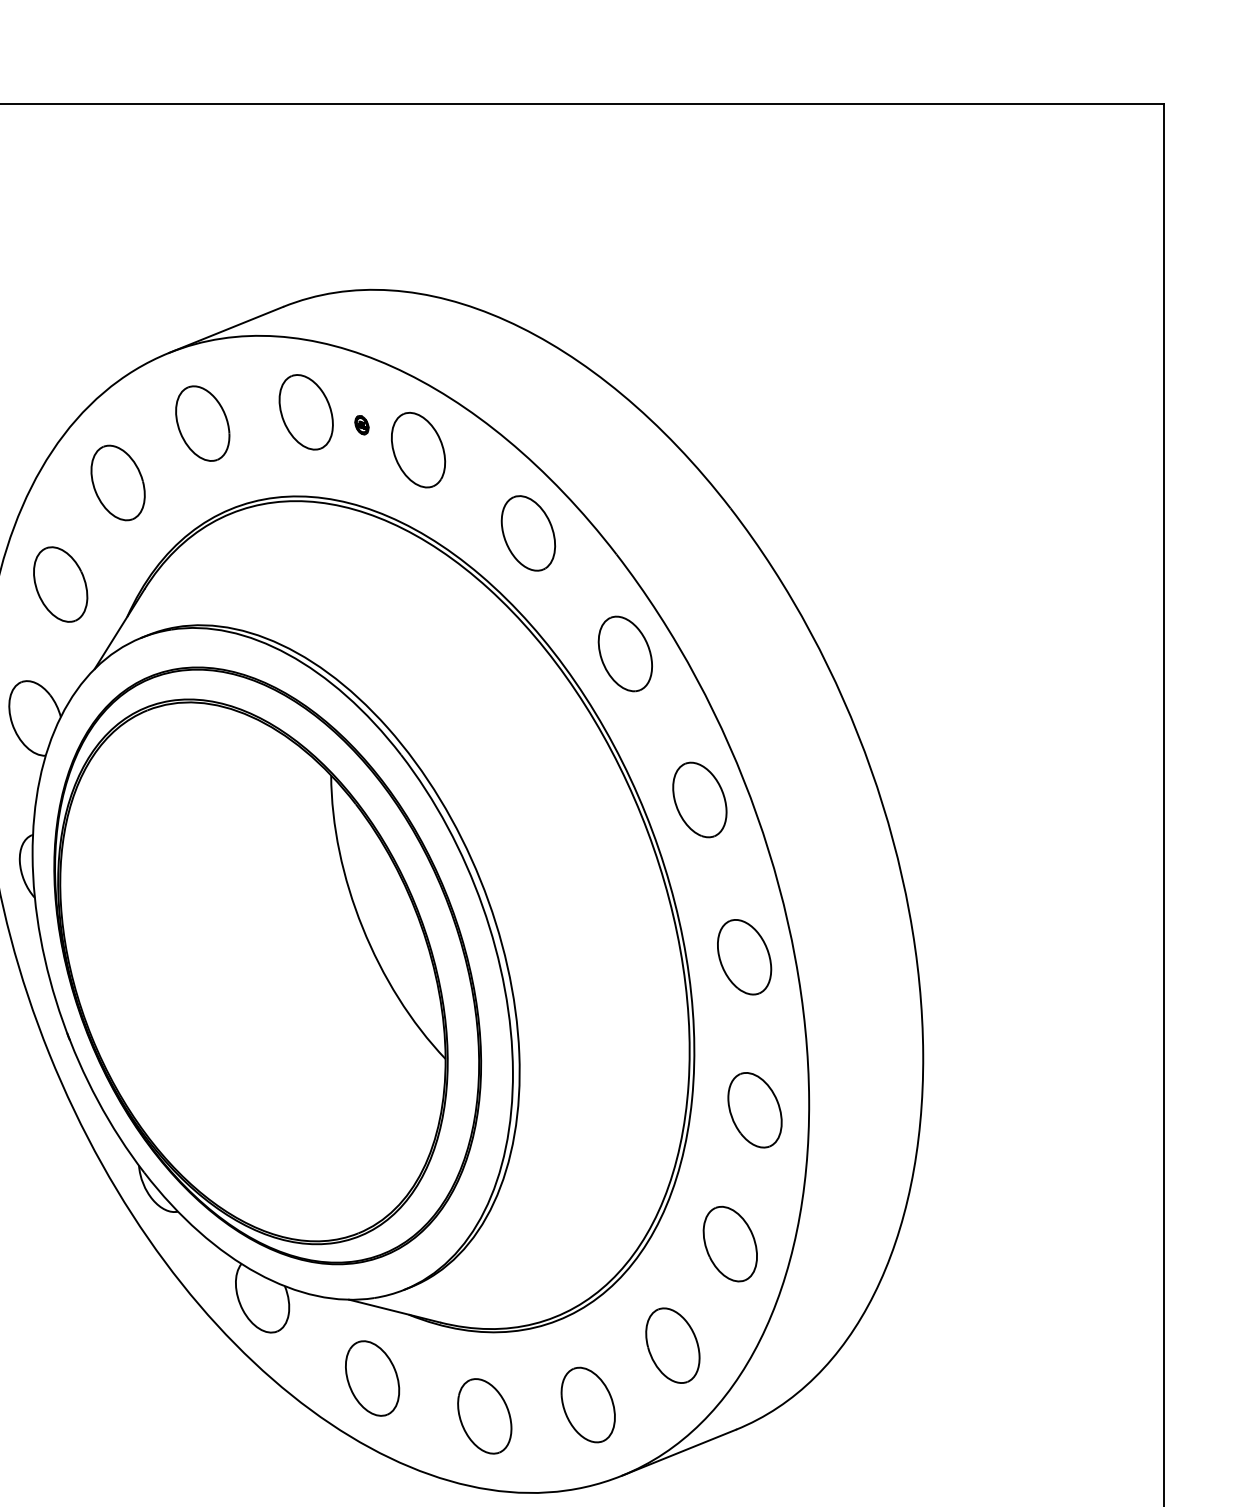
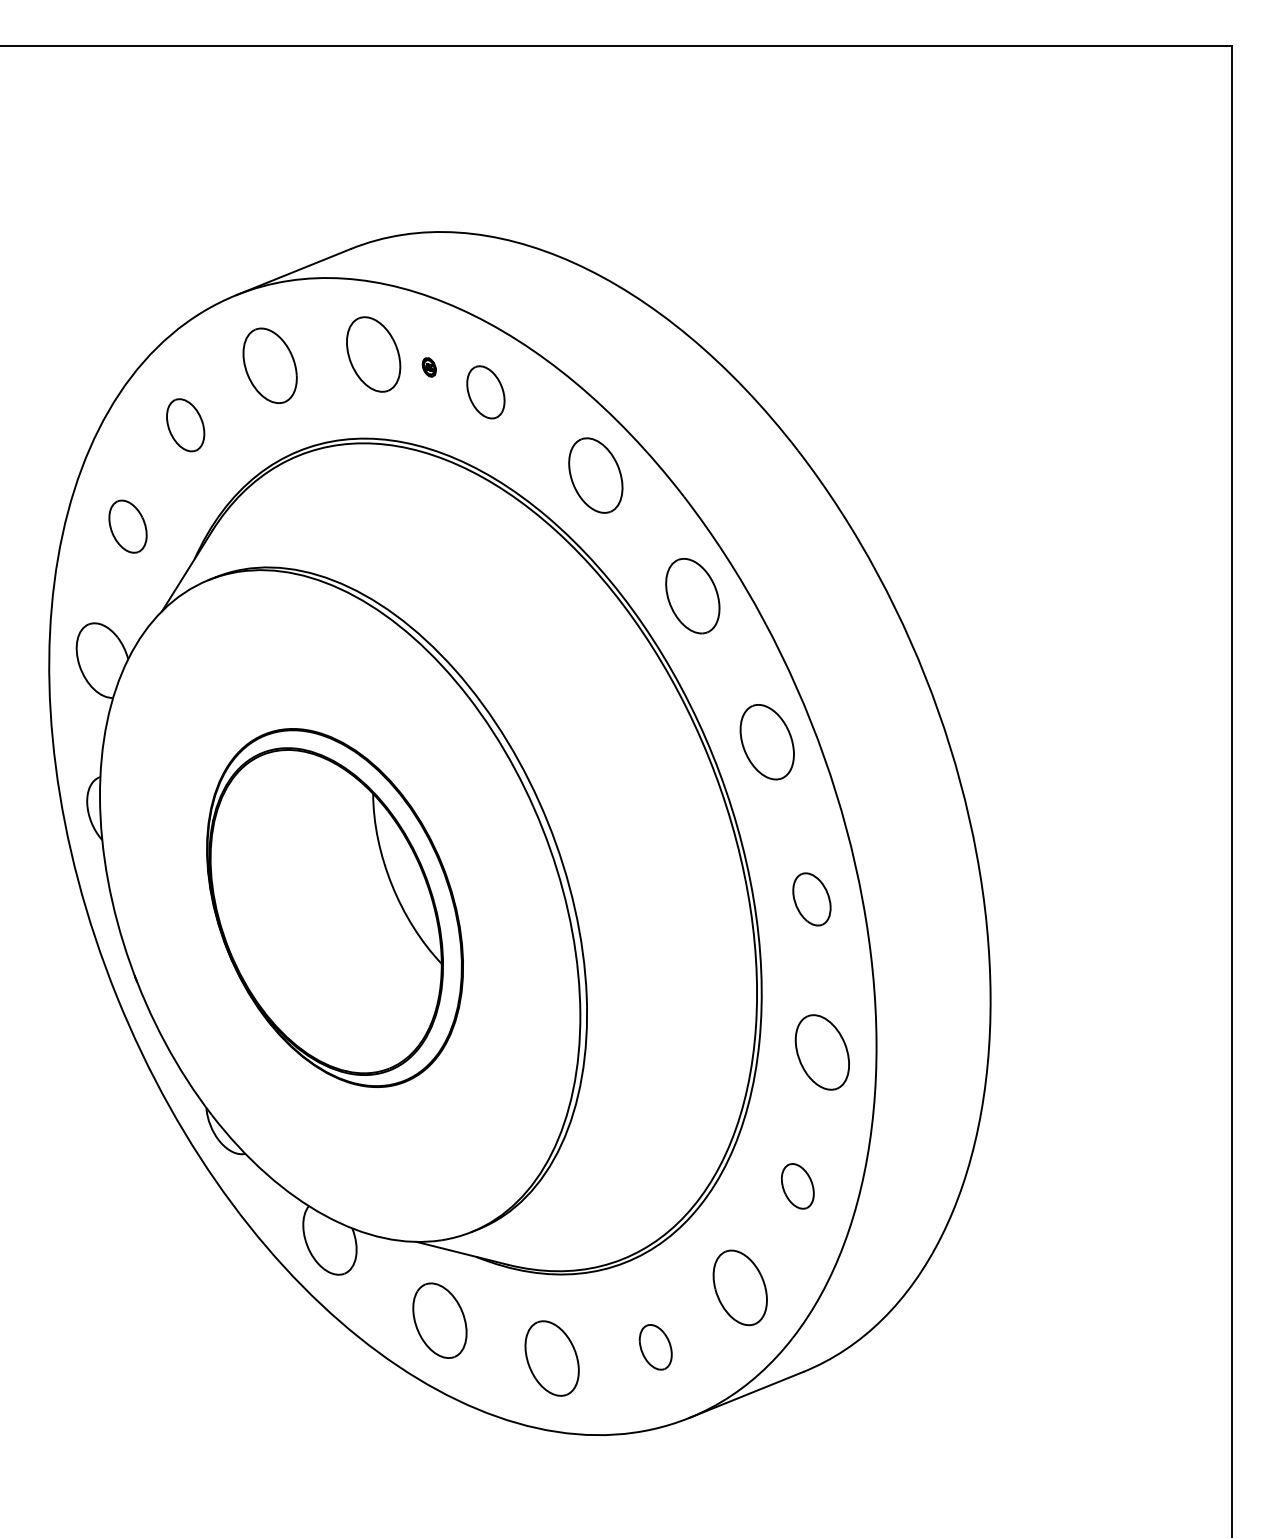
part: (418, 450) -> (485, 392), size x0.7
part: (118, 483) -> (185, 425), size x0.7
part: (60, 584) -> (127, 526), size x0.7
part: (744, 957) -> (811, 899), size x0.7
part: (267, 965) -> (334, 907), size x0.6
part: (730, 1244) -> (797, 1186), size x0.6
part: (588, 1405) -> (655, 1347), size x0.6

